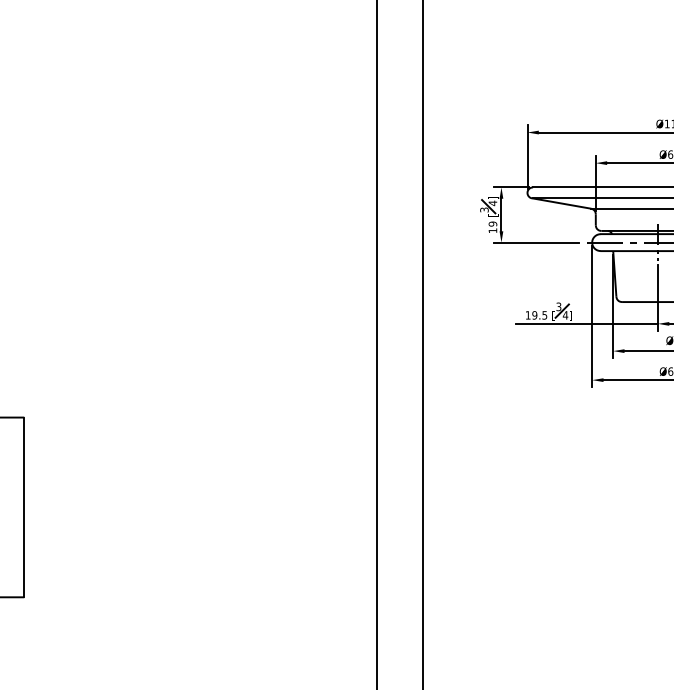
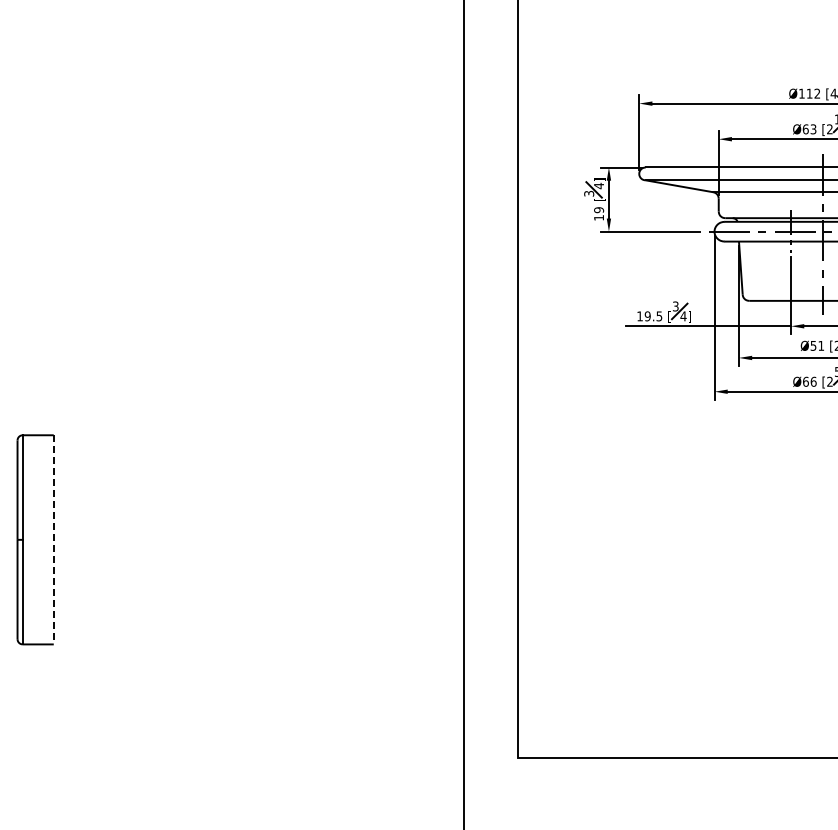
line: (24, 507) -> (53, 539), solid -> dashed

